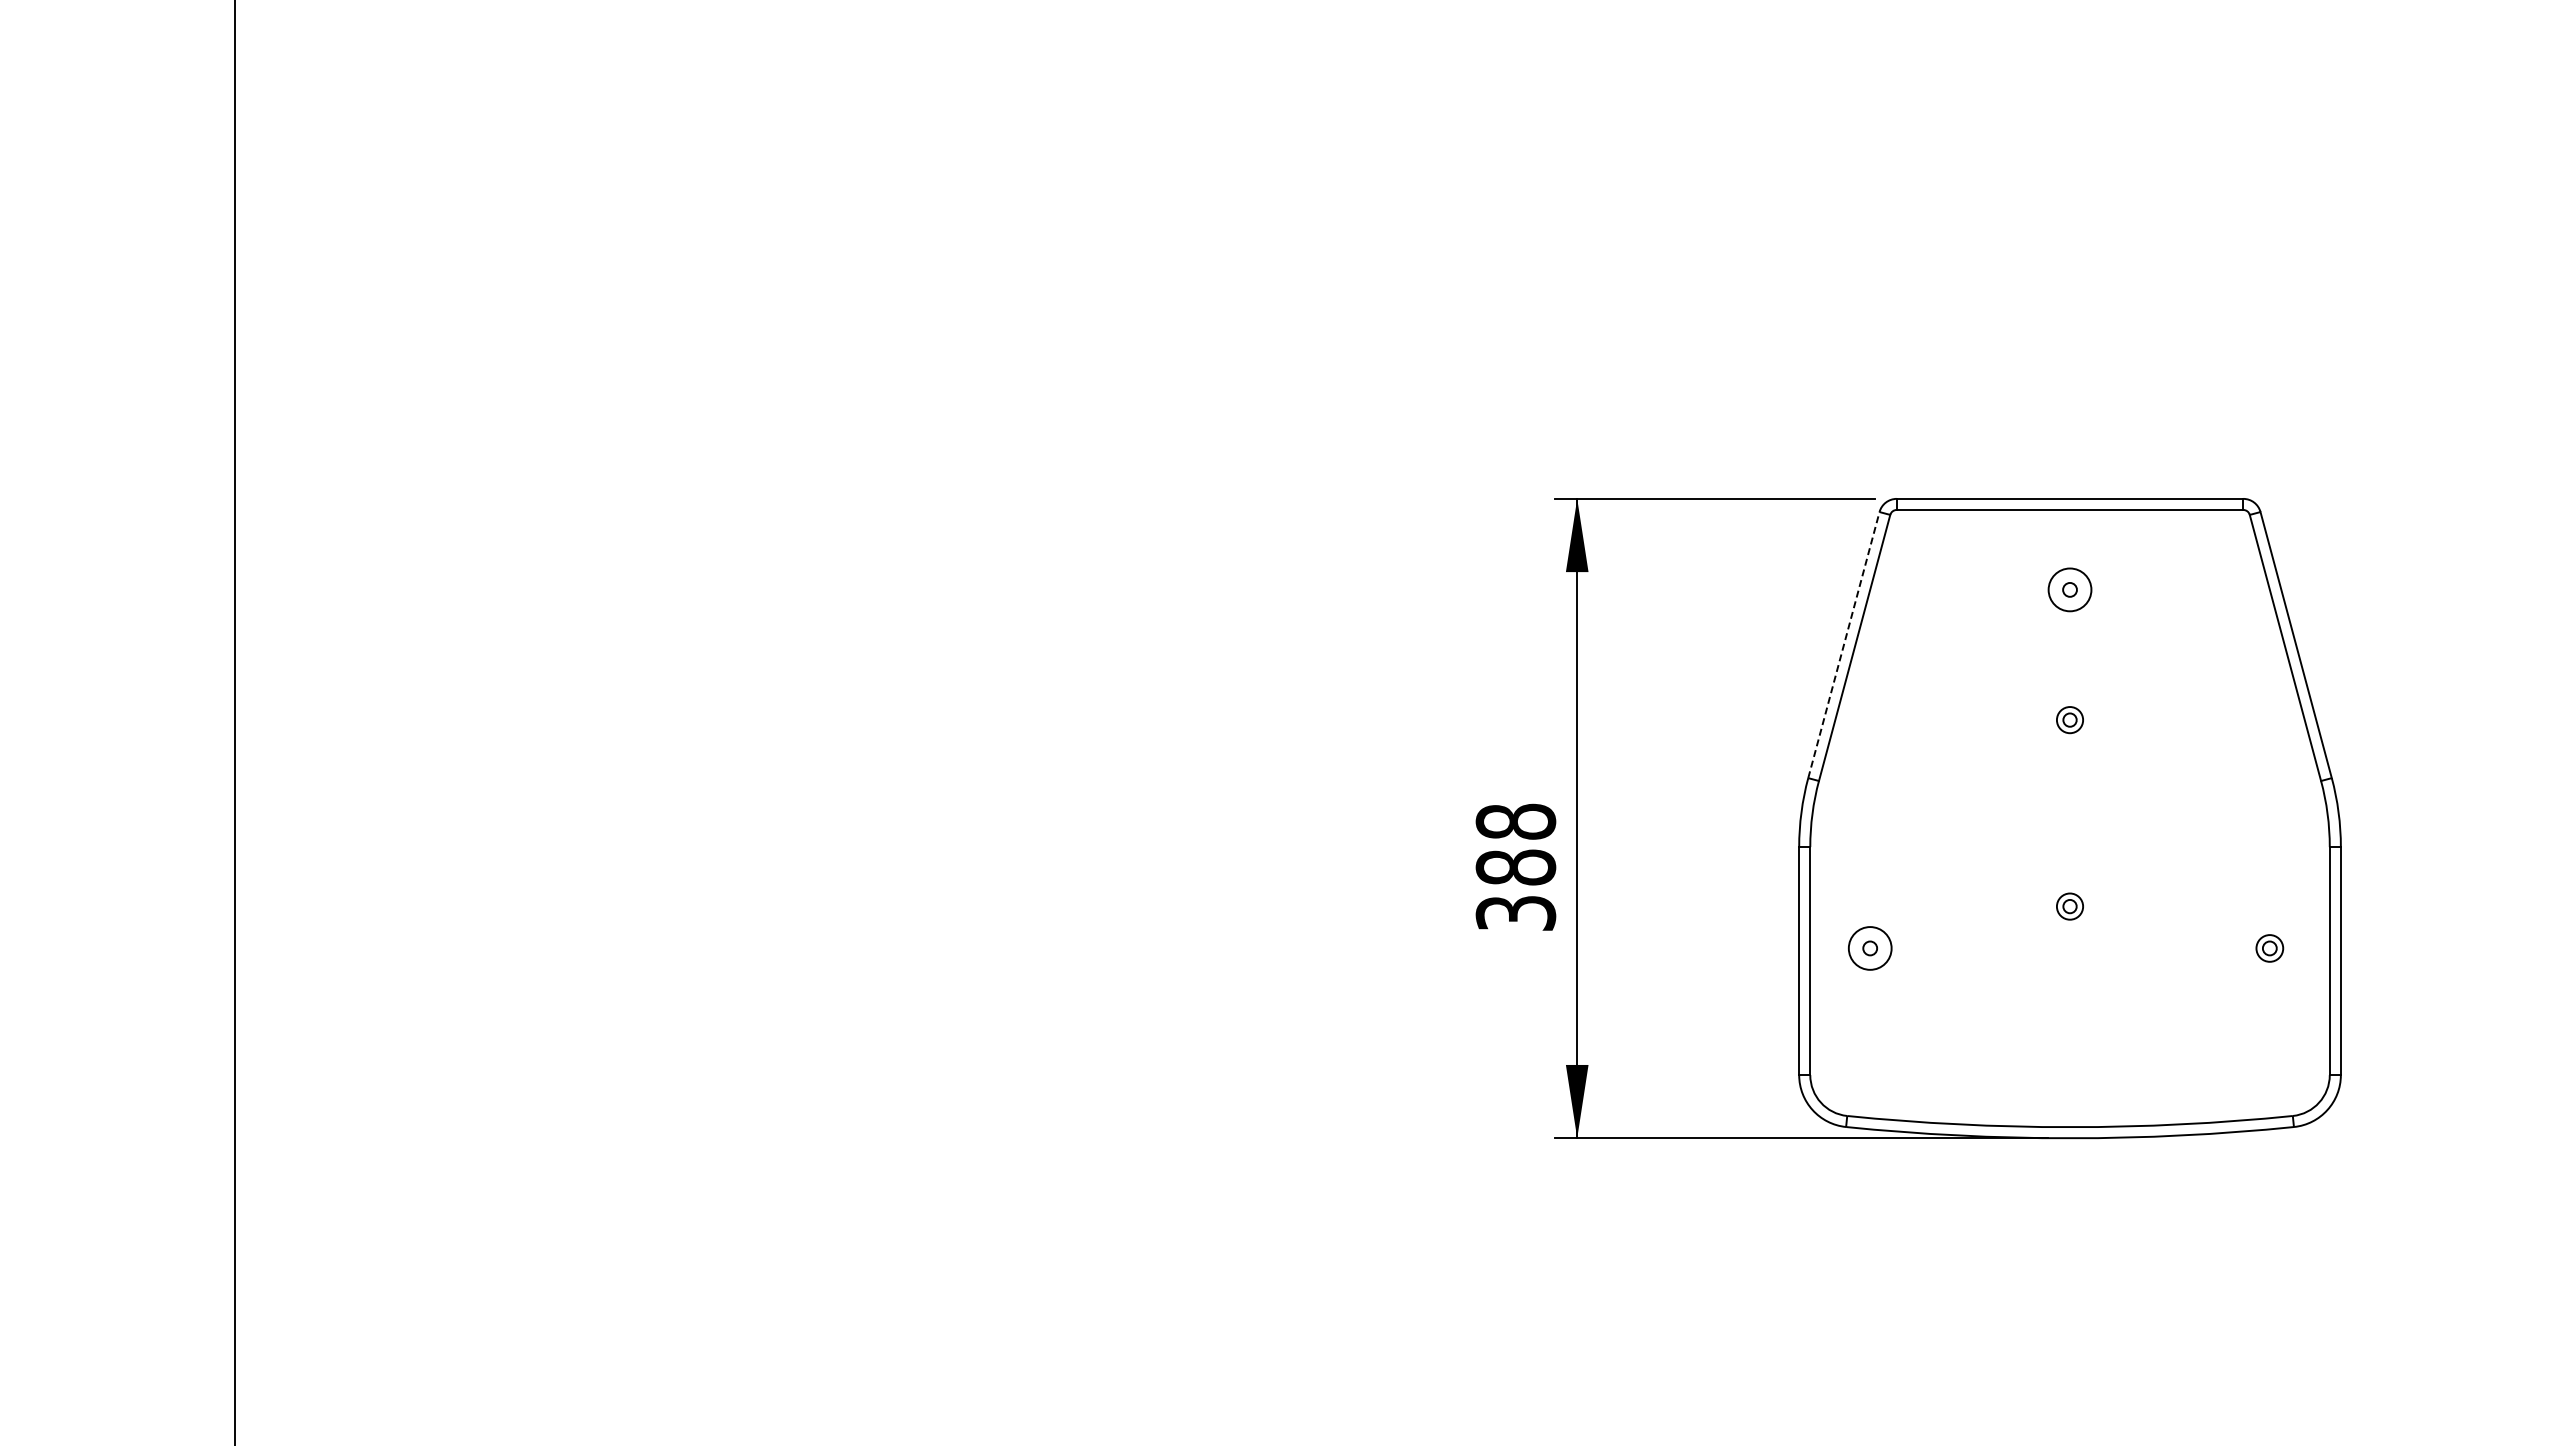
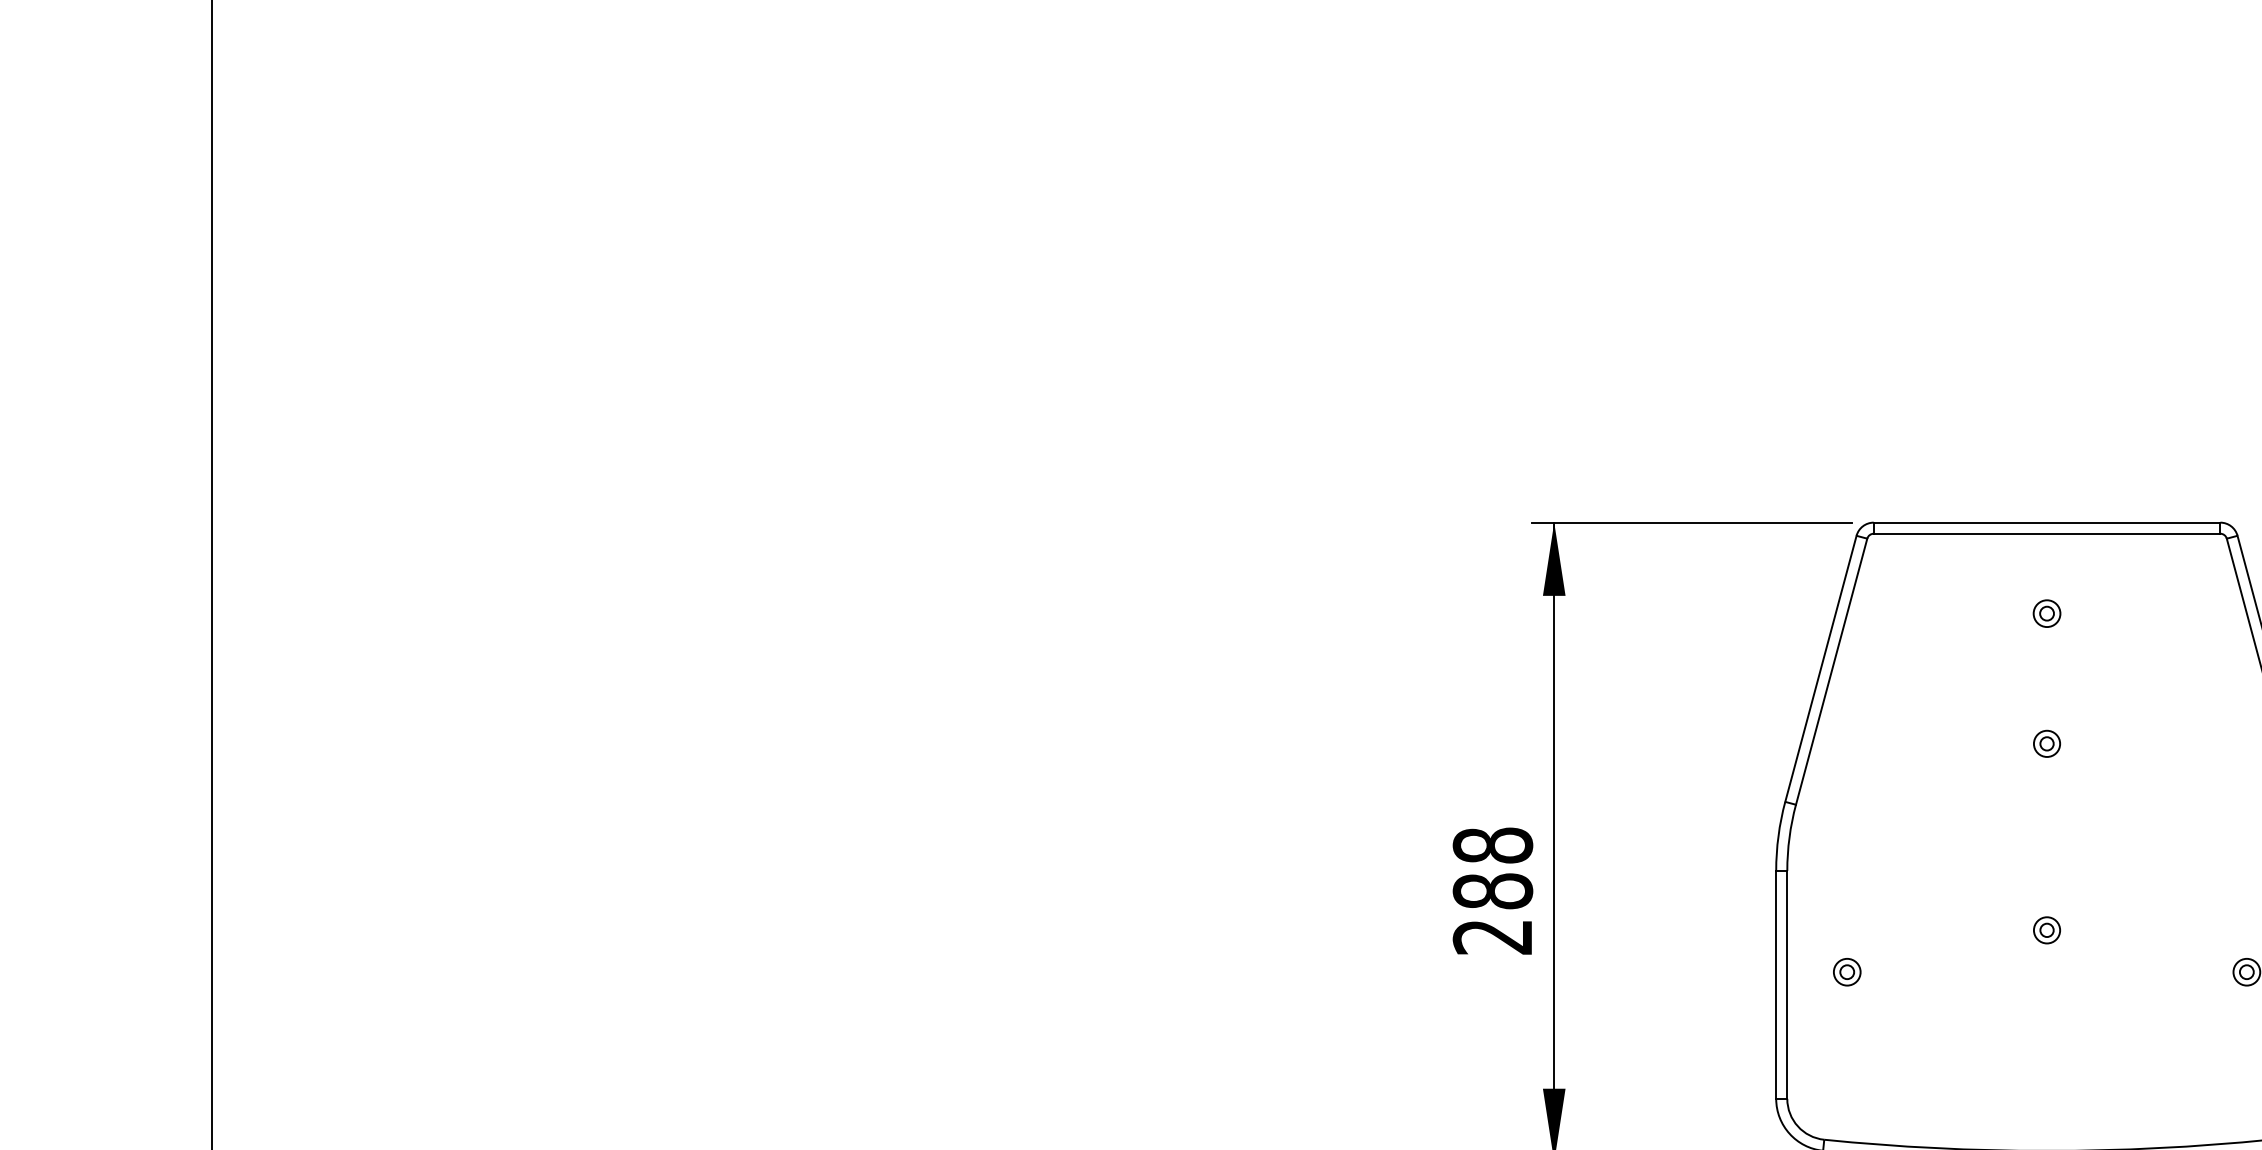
circle: (2069, 589) -> (2046, 613), size x0.62
line: (1843, 645) -> (1820, 669), dashed -> solid
text: (1515, 913) -> (1492, 937), 388 -> 288
circle: (1869, 948) -> (1846, 972), size x0.62

